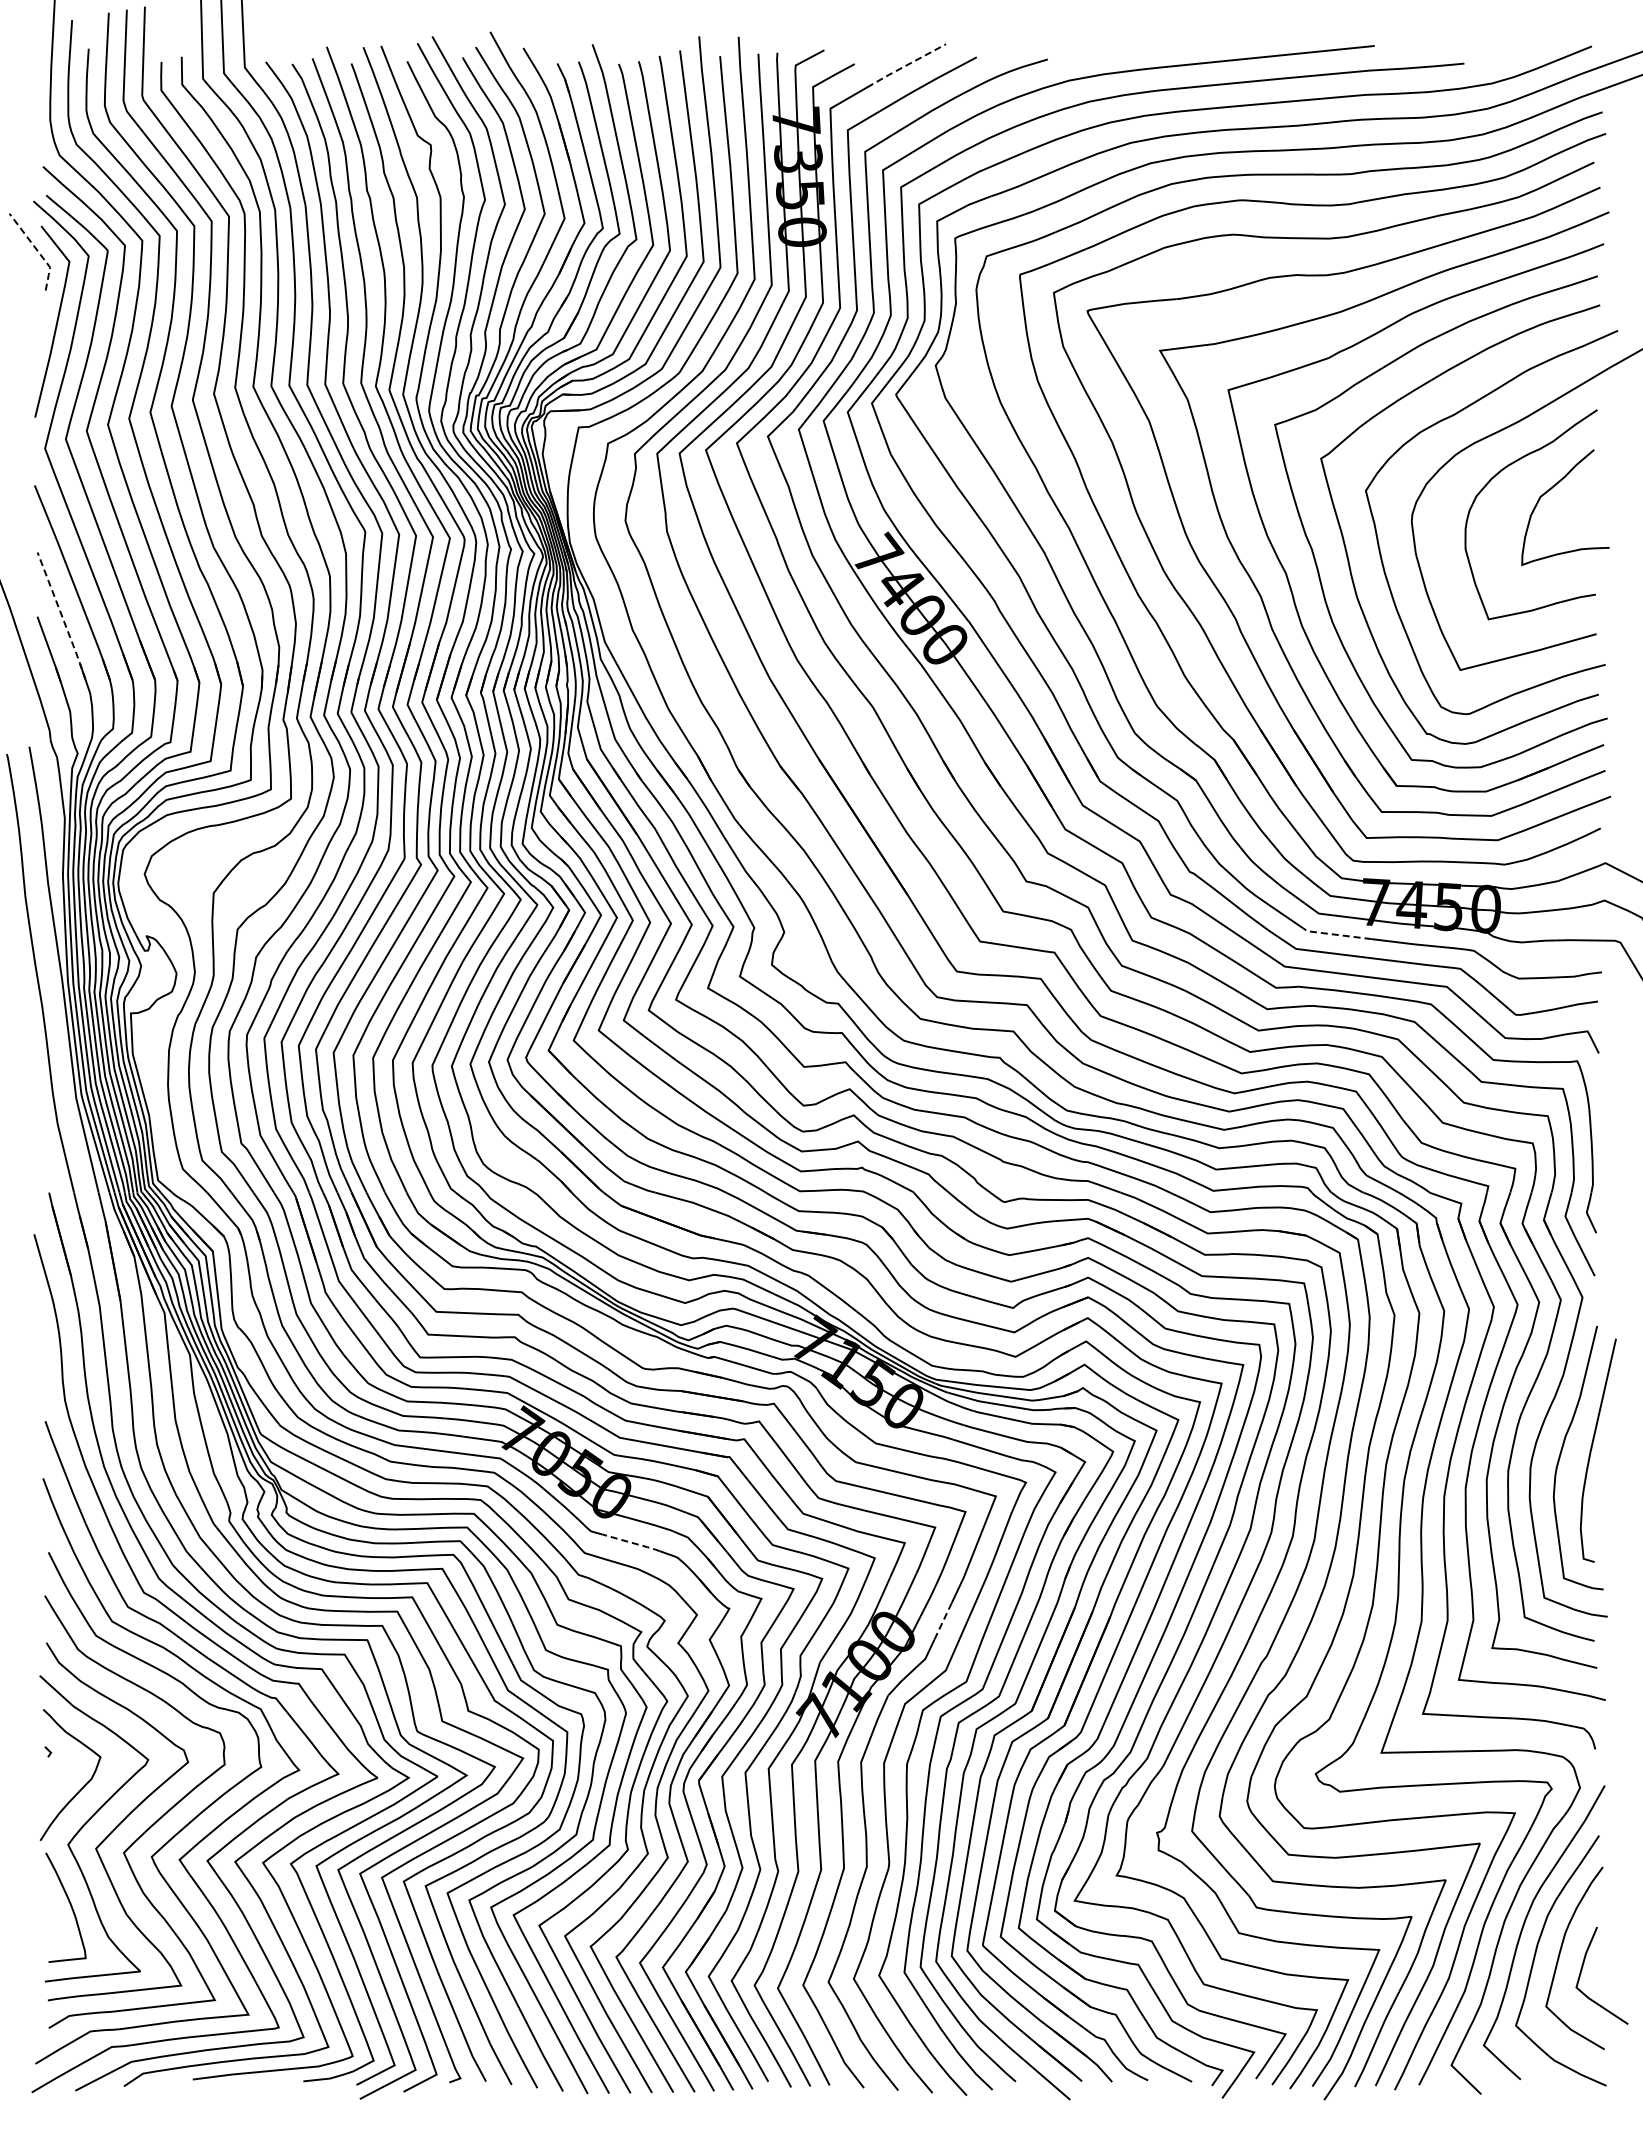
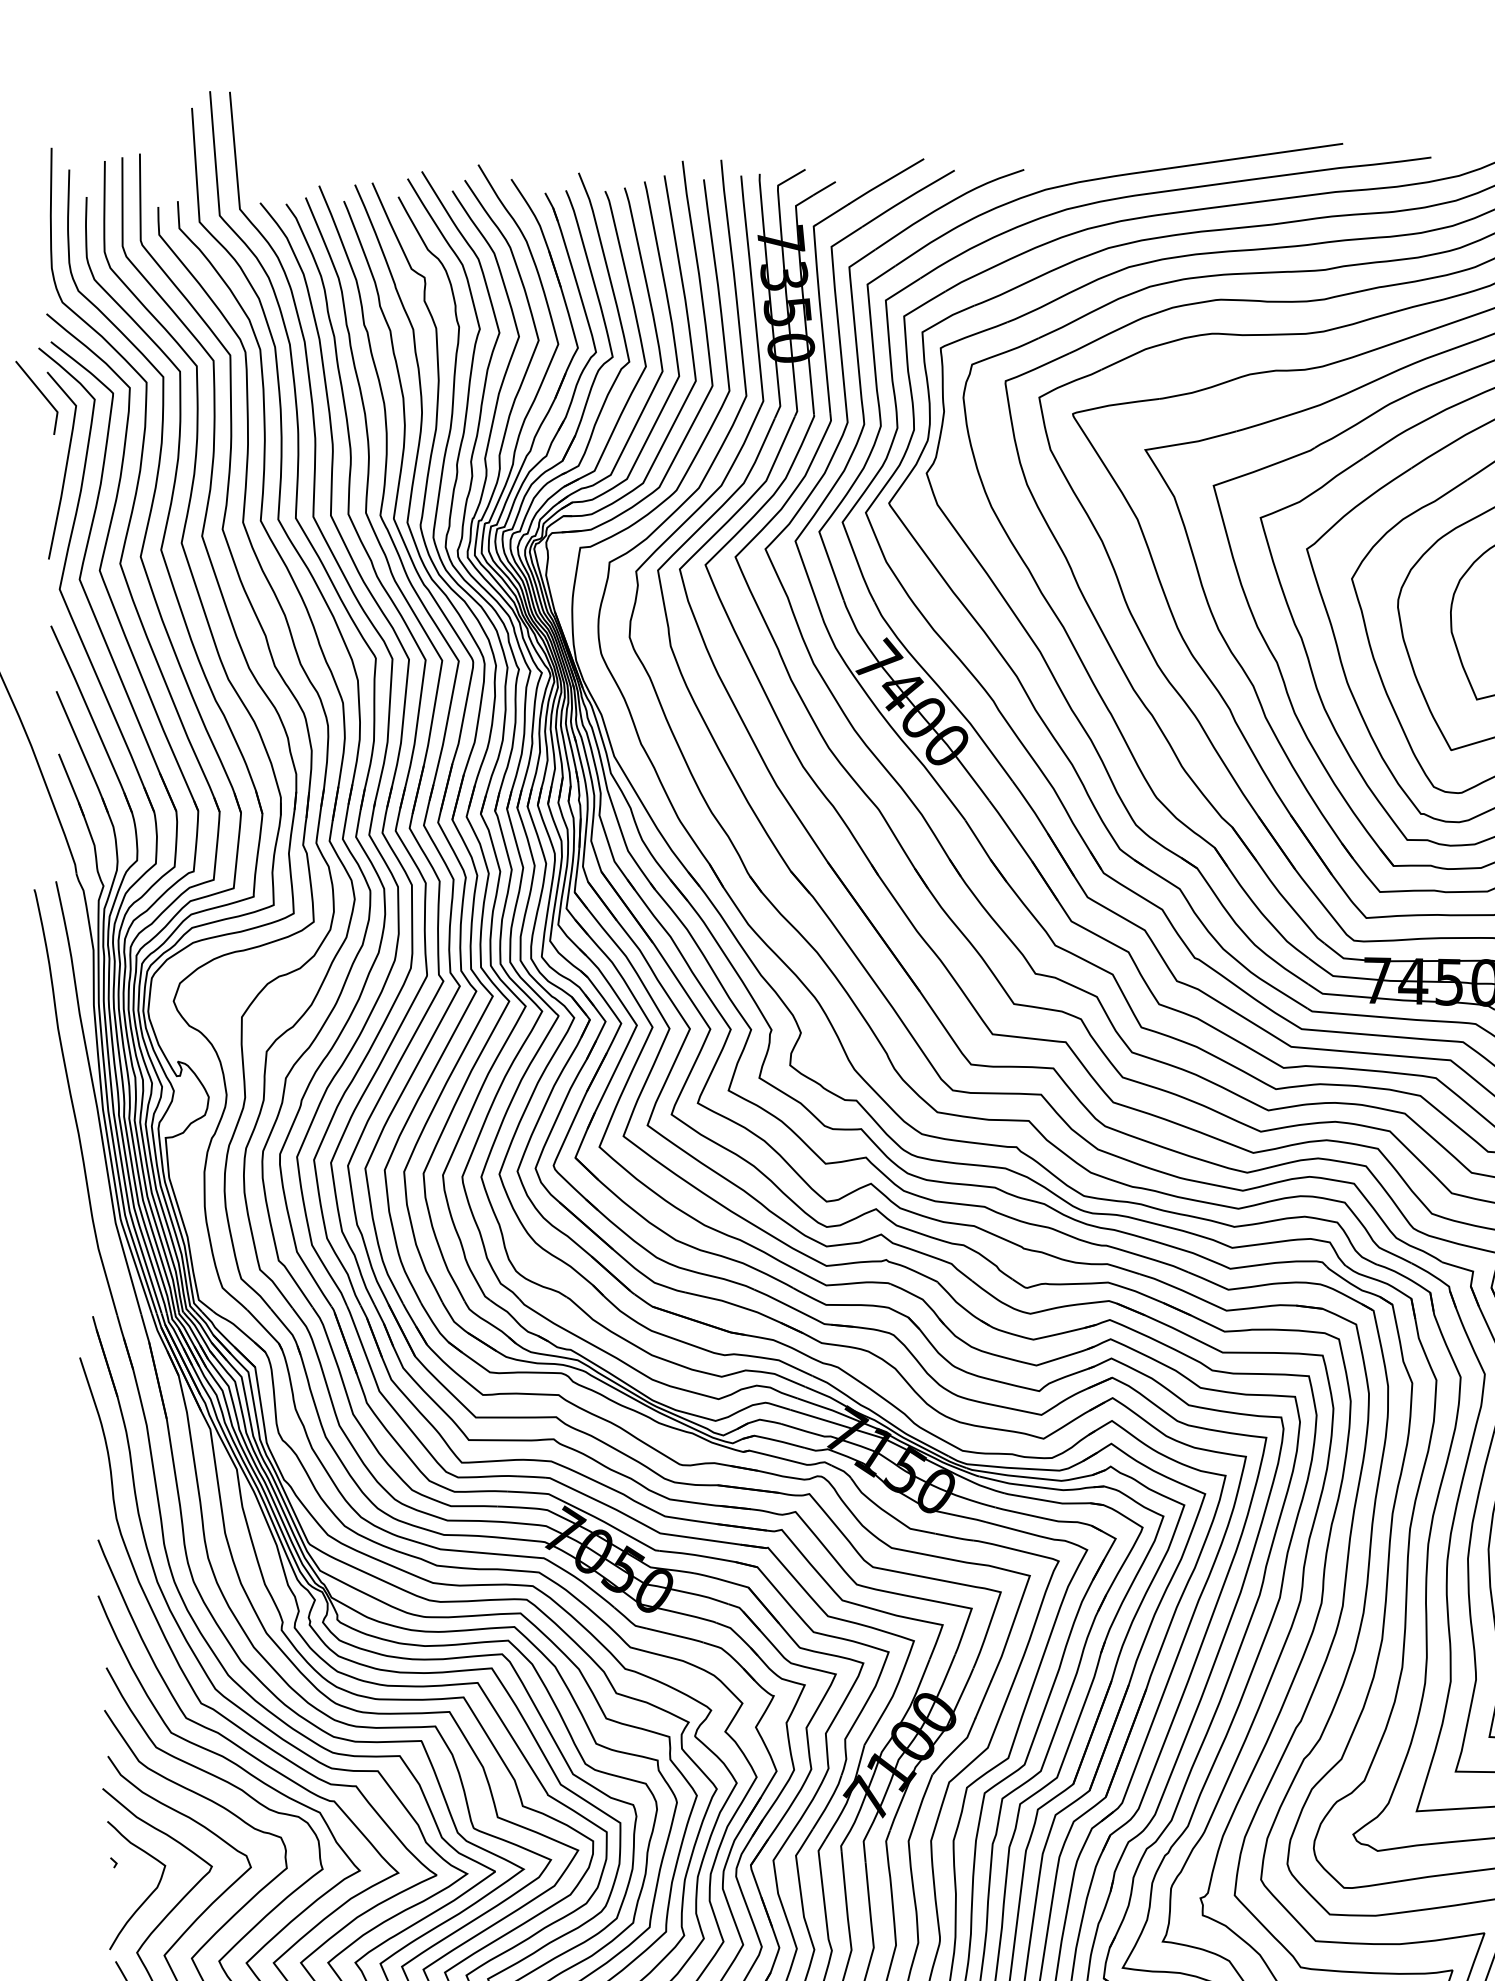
line: (905, 65) -> (885, 181), dashed -> solid
line: (37, 250) -> (44, 396), dashed -> solid
line: (62, 616) -> (83, 752), dashed -> solid
line: (1336, 934) -> (1340, 1013), dashed -> solid
line: (632, 1543) -> (676, 1636), dashed -> solid
line: (943, 1620) -> (983, 1699), dashed -> solid

